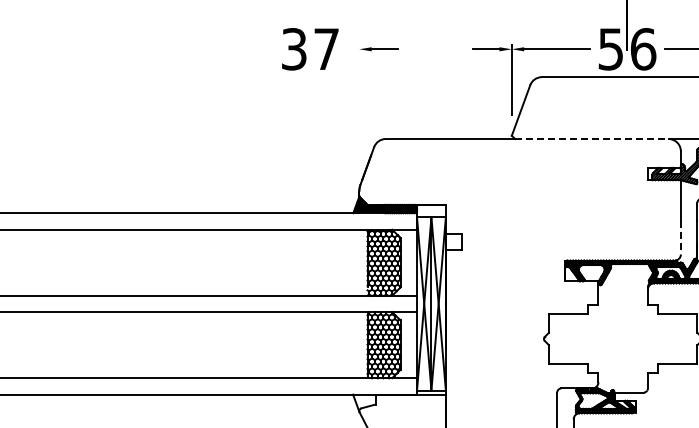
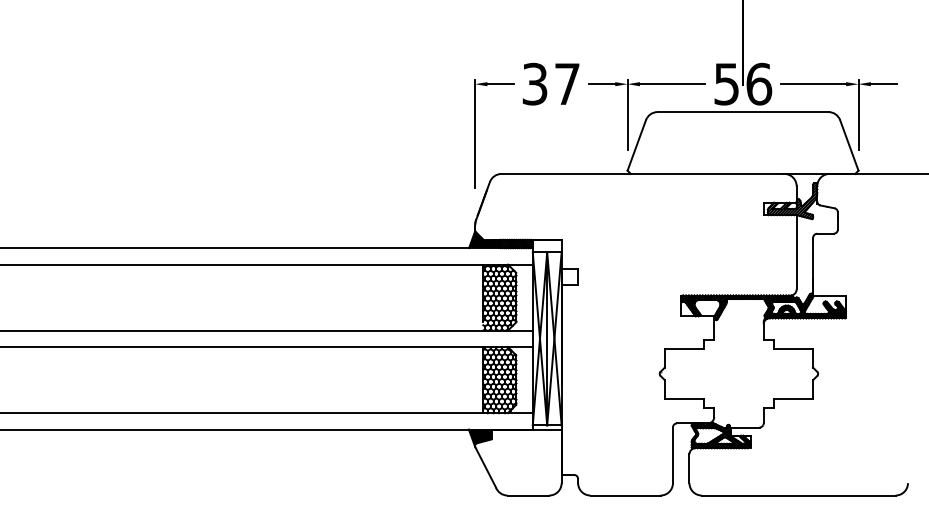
text: (309, 48) -> (550, 83), moved
line: (359, 99) -> (475, 134), added
line: (591, 138) -> (707, 173), dashed -> solid
line: (680, 238) -> (796, 273), dashed -> solid
fill: (363, 403) -> (479, 438), added

